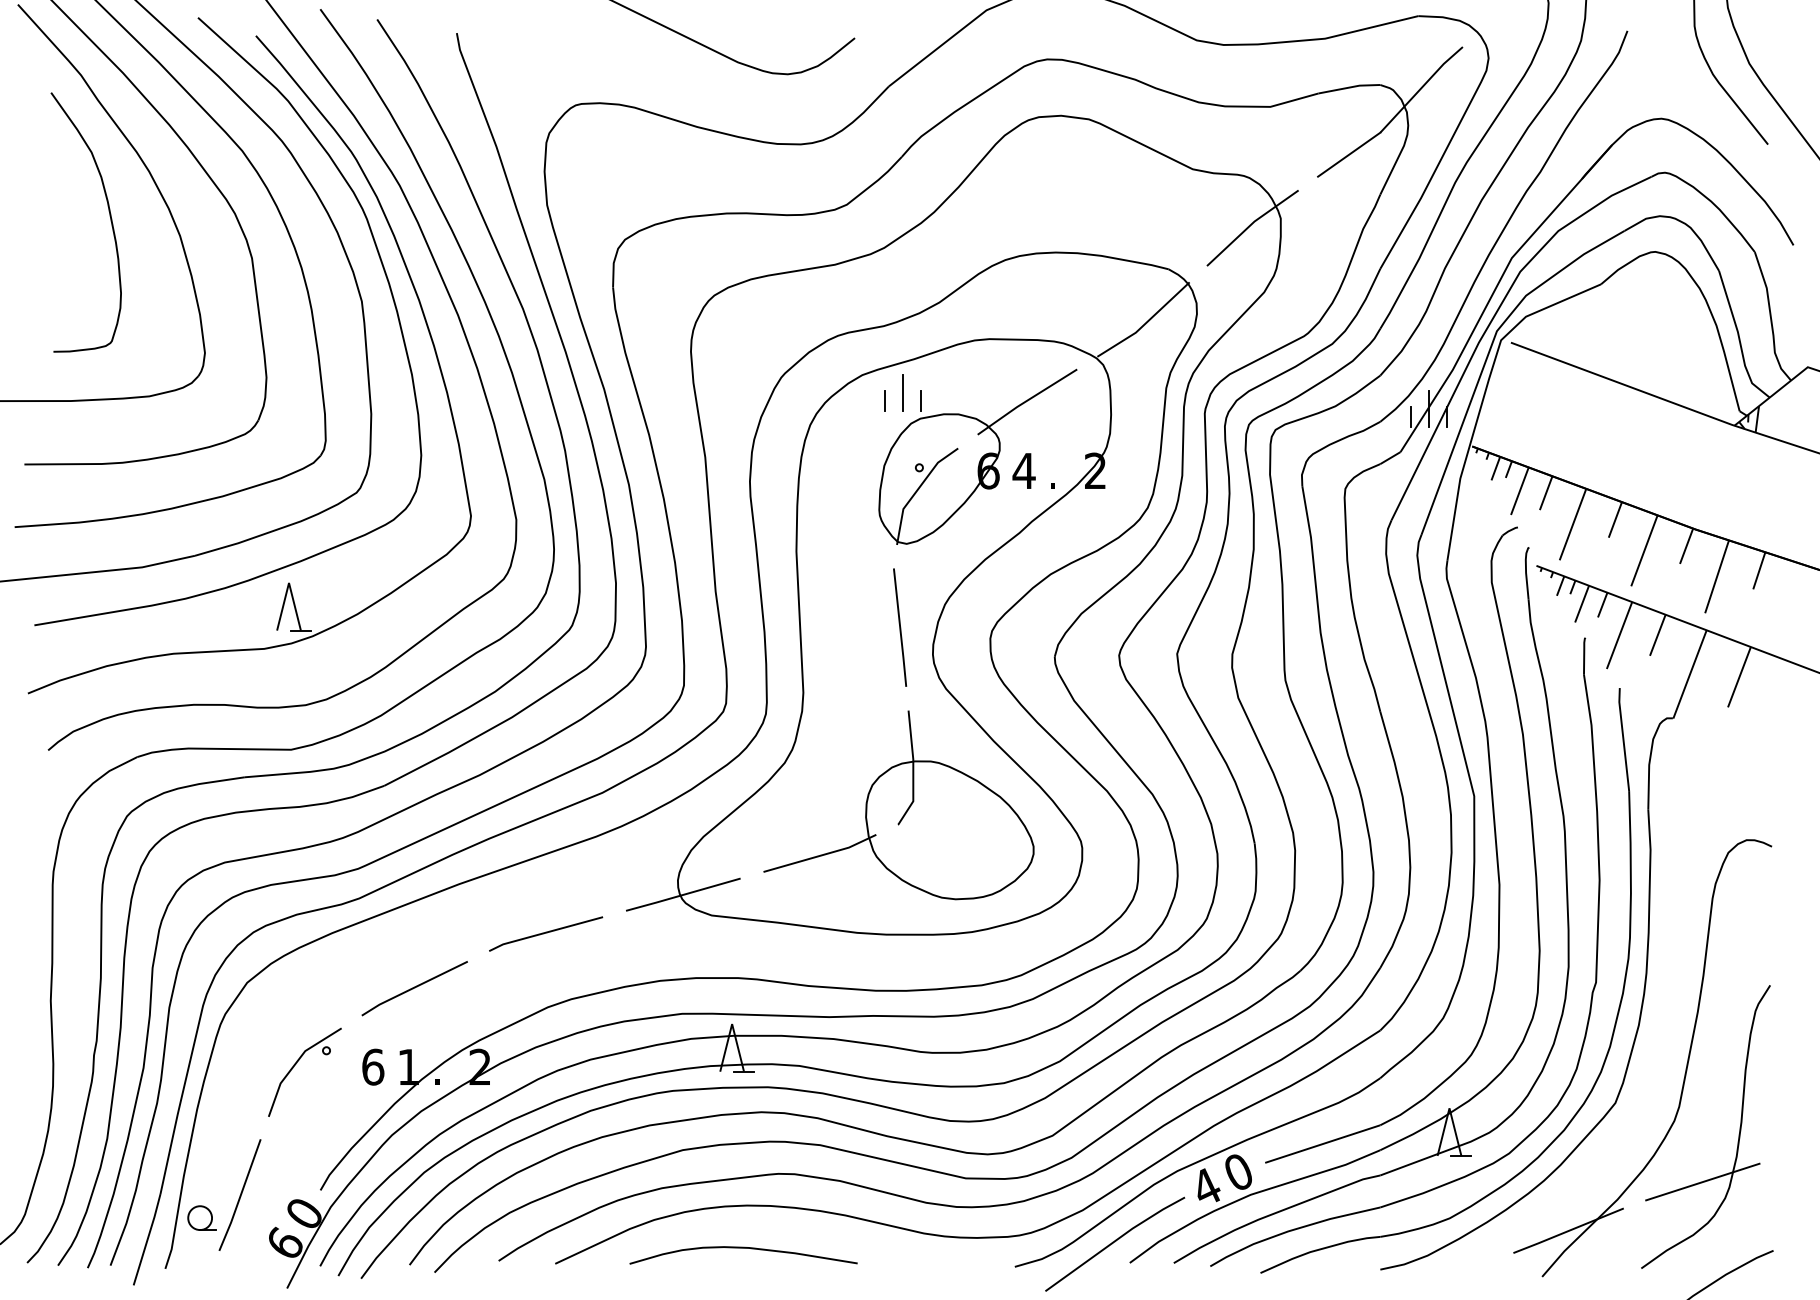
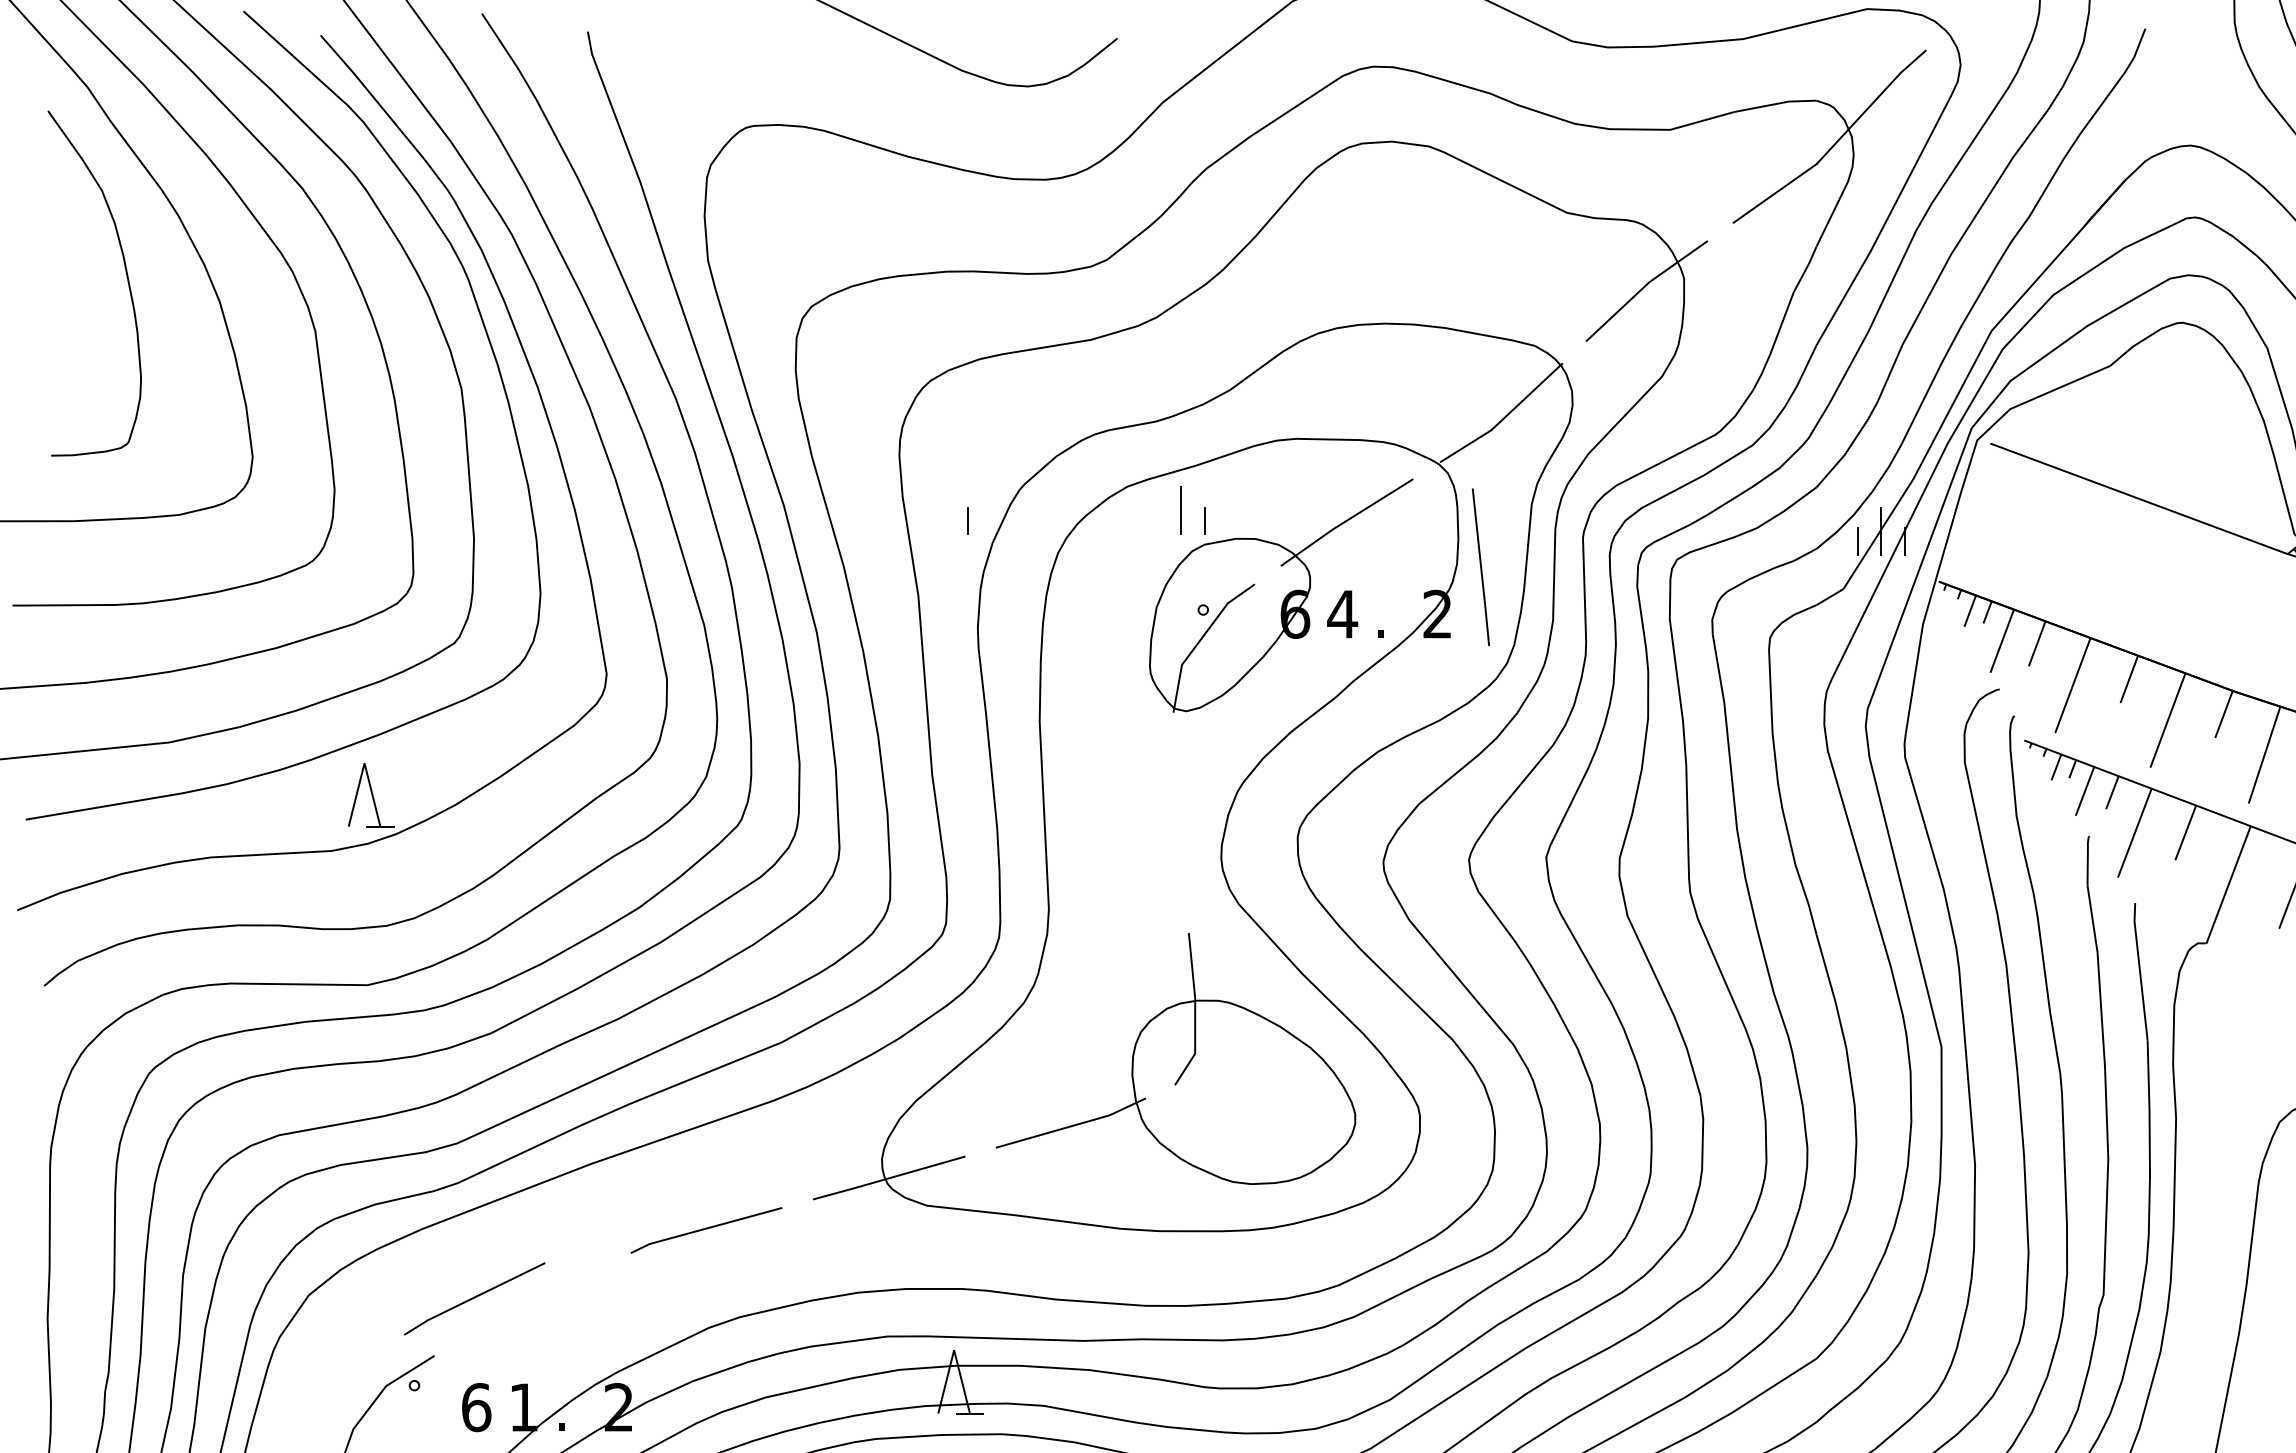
line: (884, 400) -> (967, 520), moved
line: (900, 627) -> (1481, 567), moved
line: (414, 988) -> (474, 1298), moved

